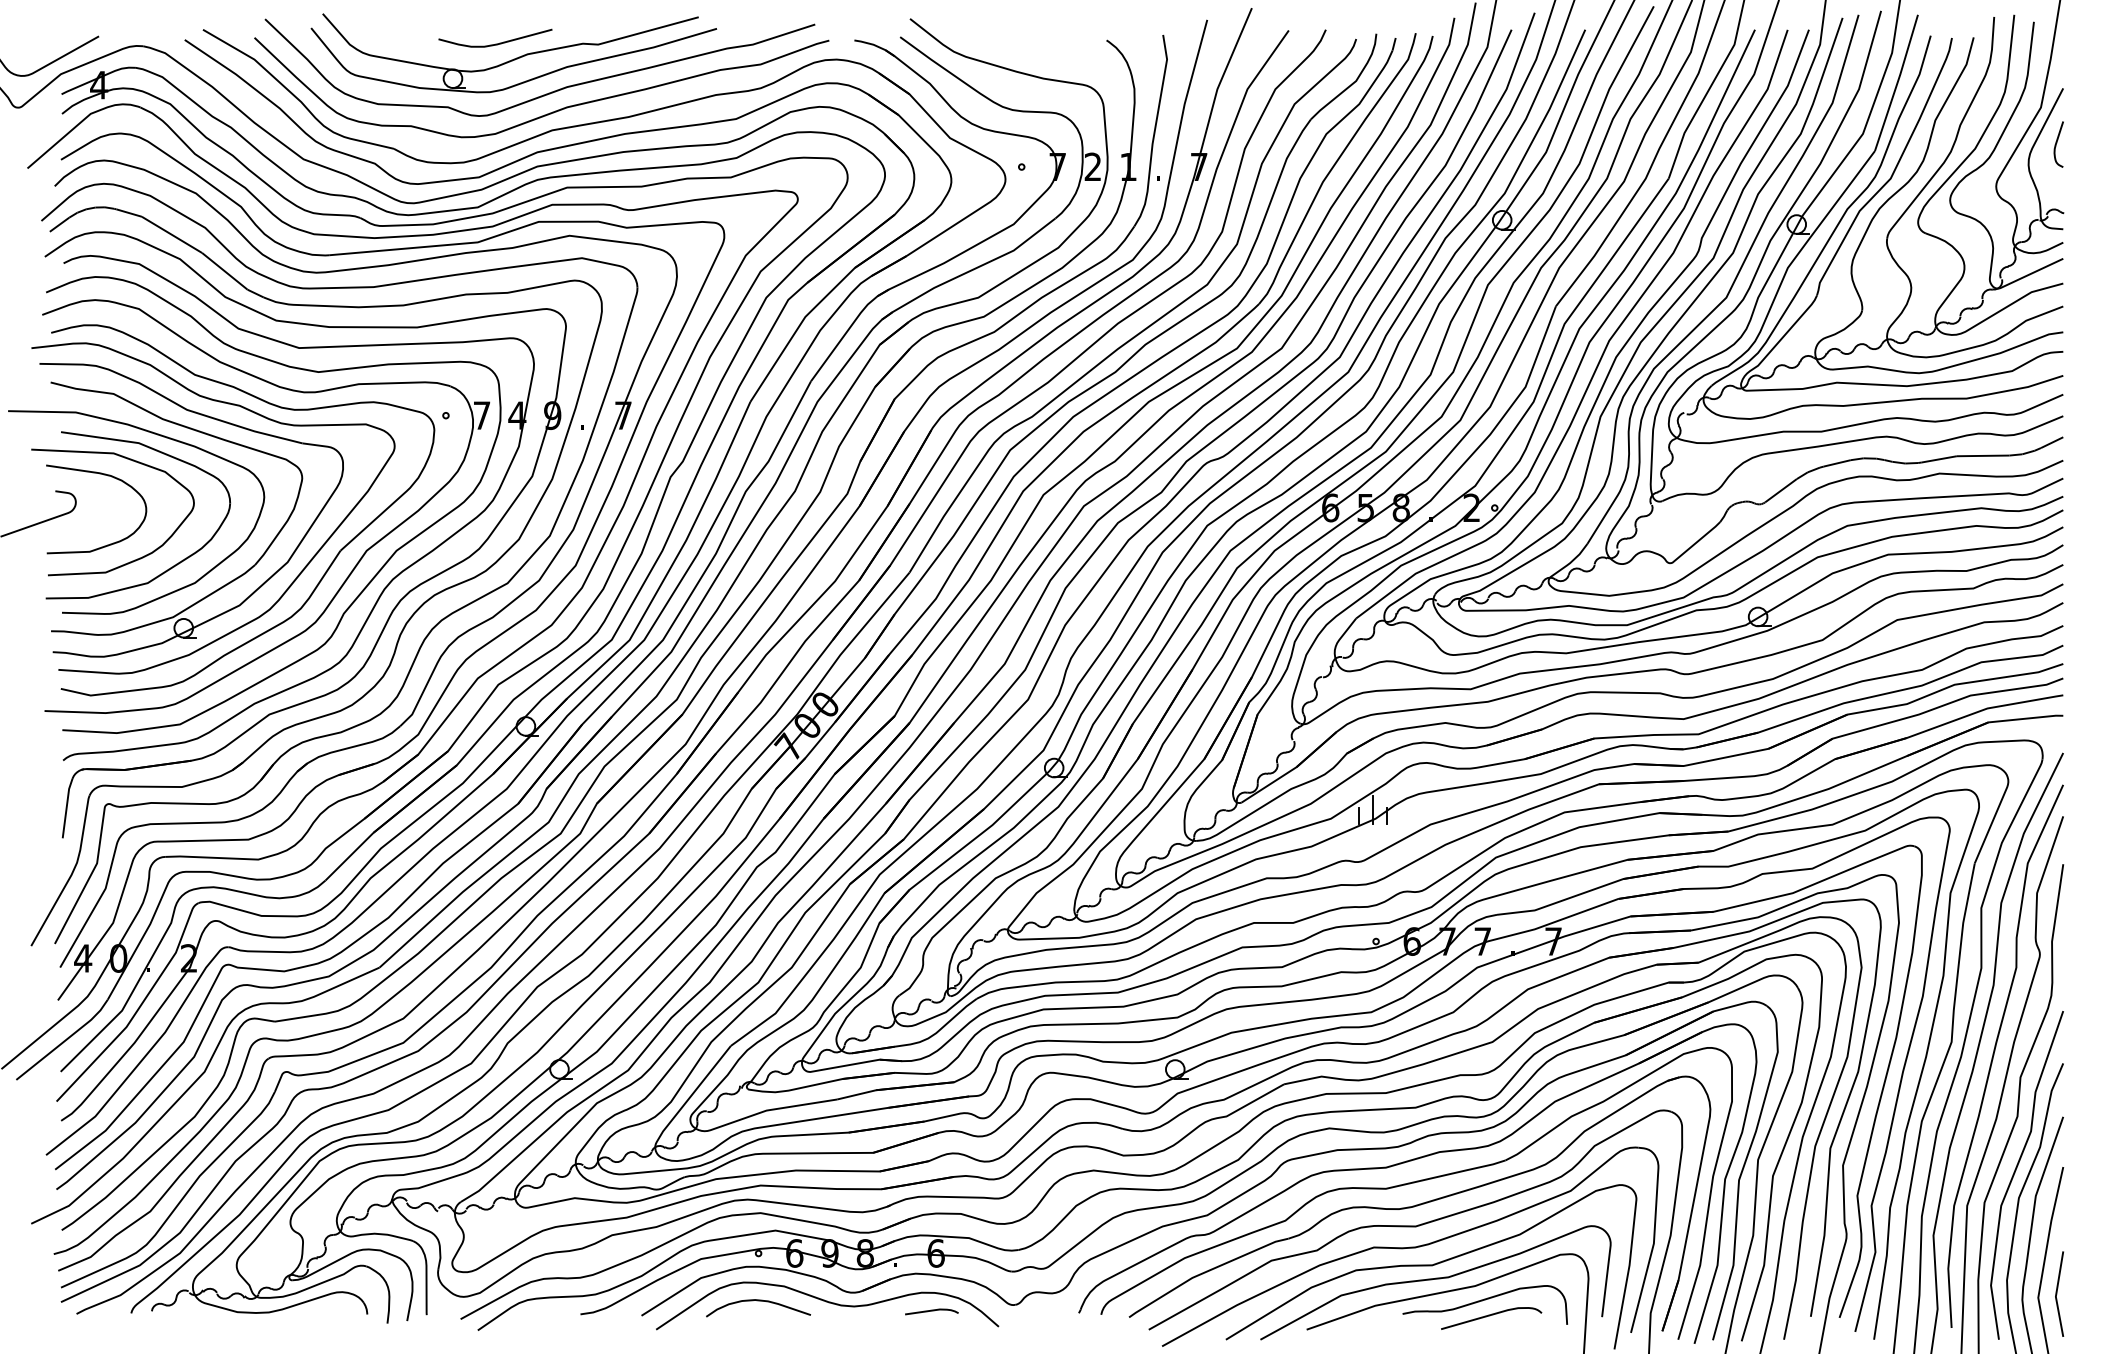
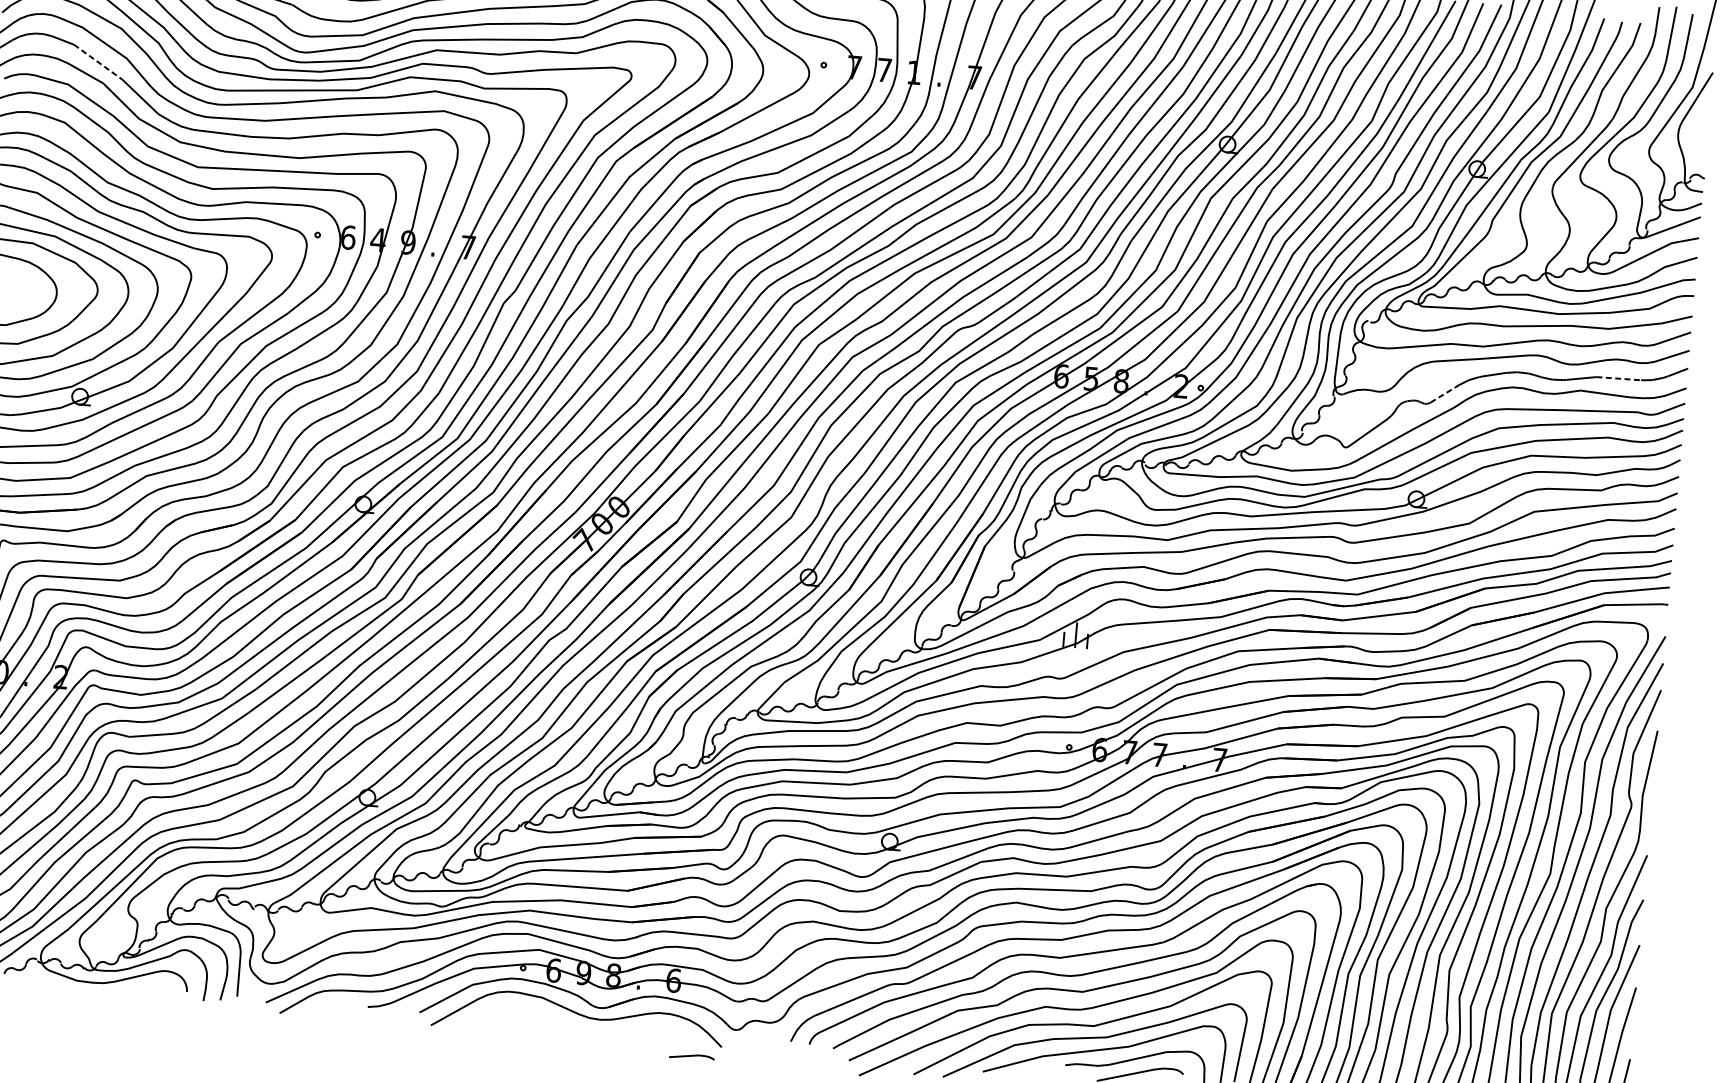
curve: (2057, 143) -> (1704, 118), removed
text: (1092, 166) -> (883, 69), 2 -> 7
line: (172, 235) -> (98, 62), solid -> dashed
text: (481, 415) -> (347, 237), 7 -> 6
line: (1983, 455) -> (1619, 378), solid -> dashed
line: (1781, 490) -> (1445, 393), solid -> dashed
curve: (758, 1301) -> (519, 1008), removed
curve: (931, 1311) -> (691, 1056), moved

